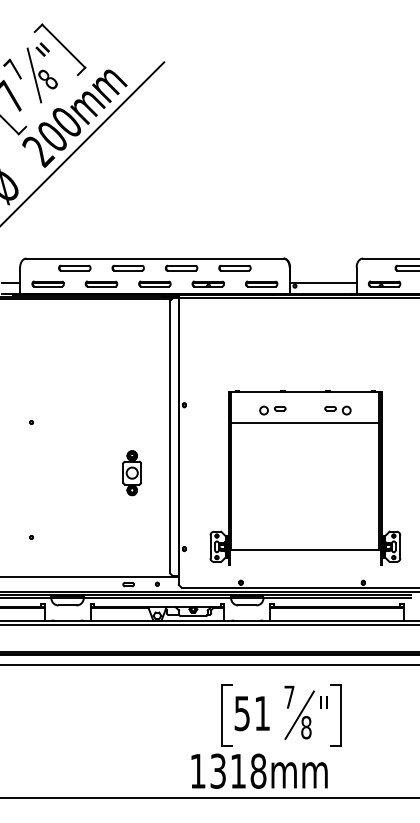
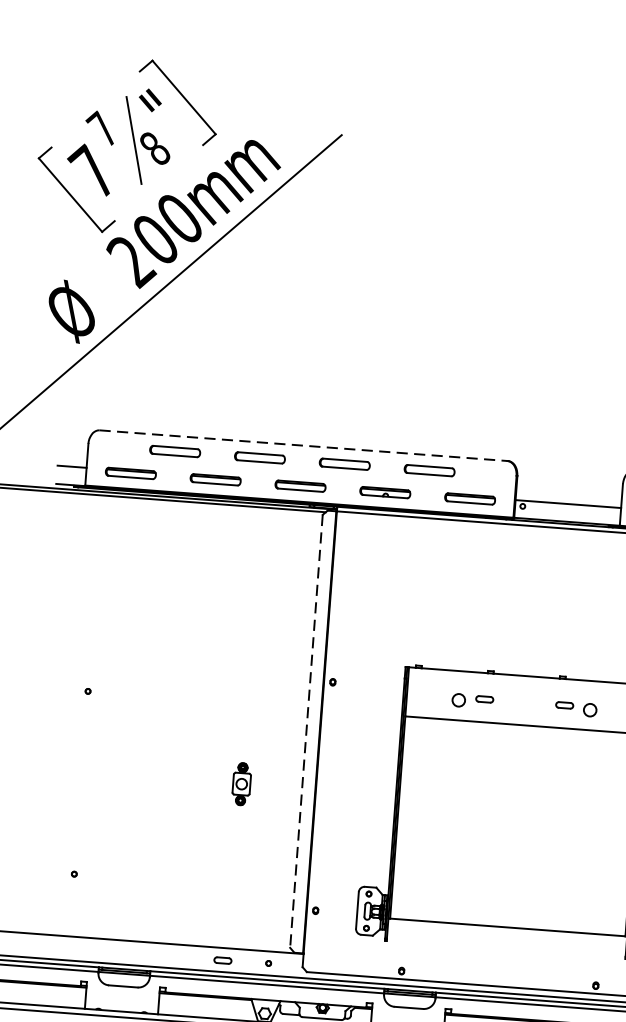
line: (155, 258) -> (304, 445), solid -> dashed
line: (170, 437) -> (306, 731), solid -> dashed
part: (131, 473) -> (240, 784), size x0.6

